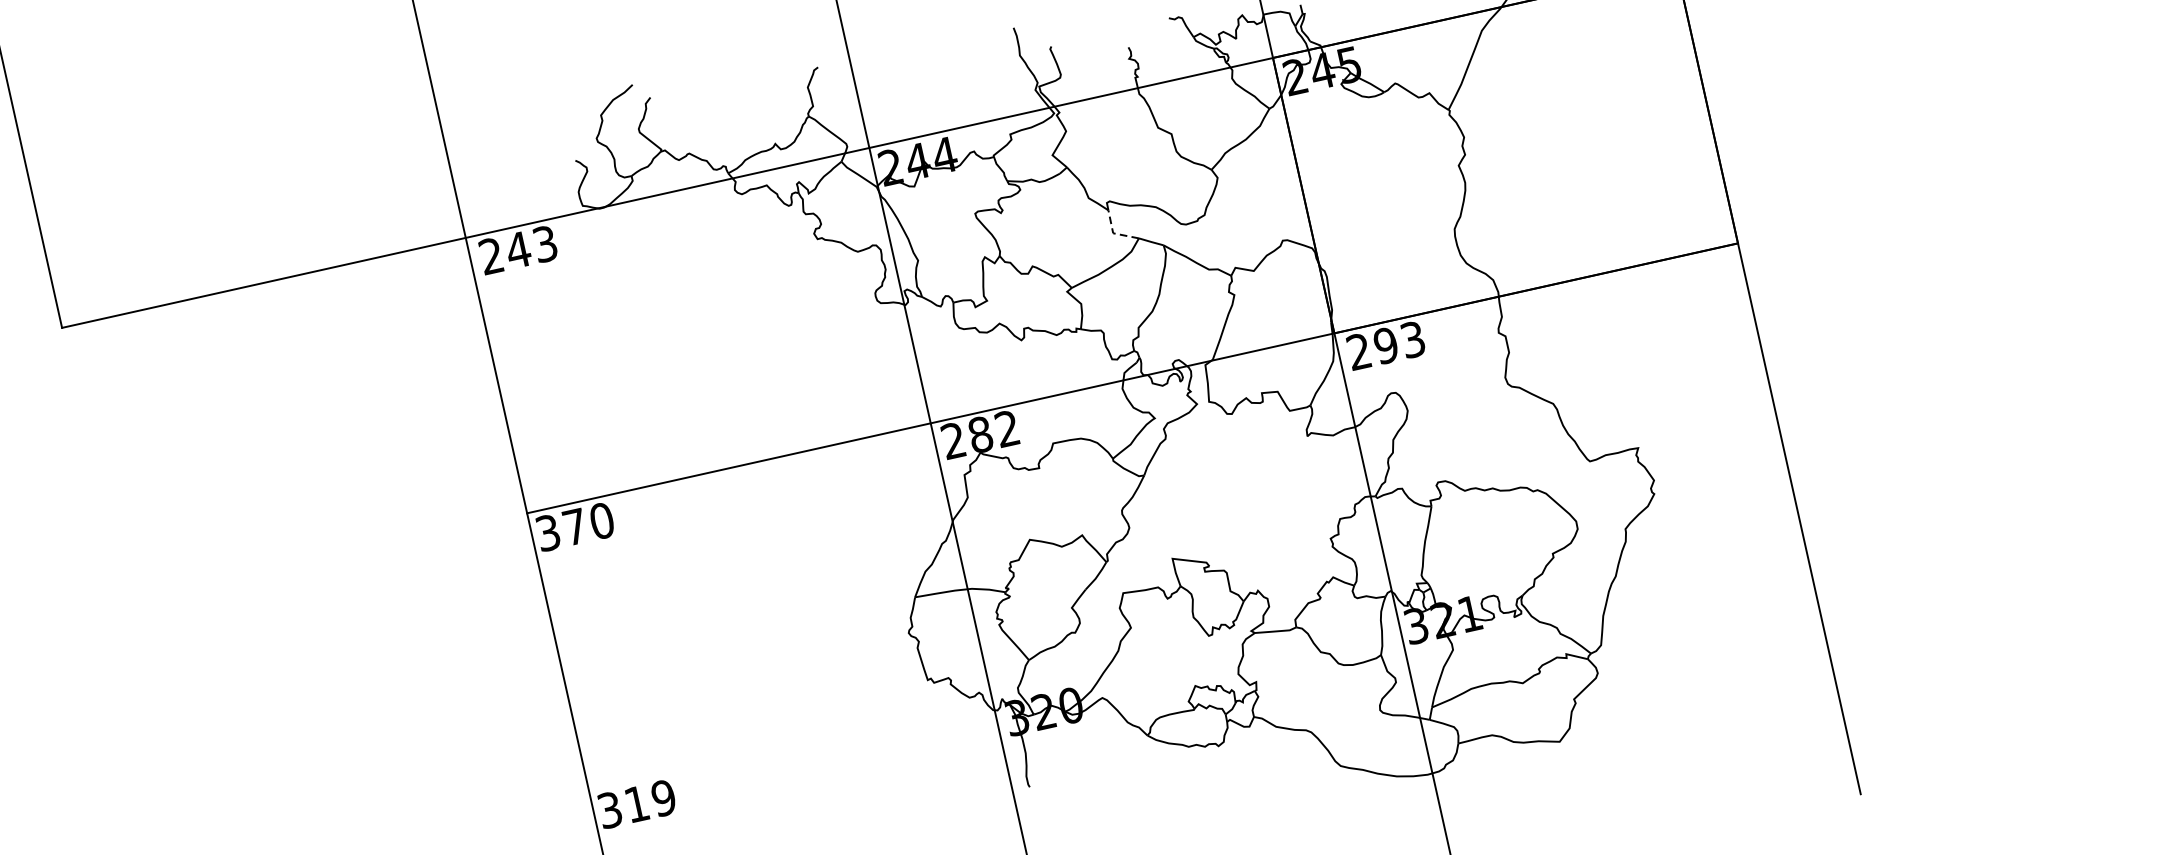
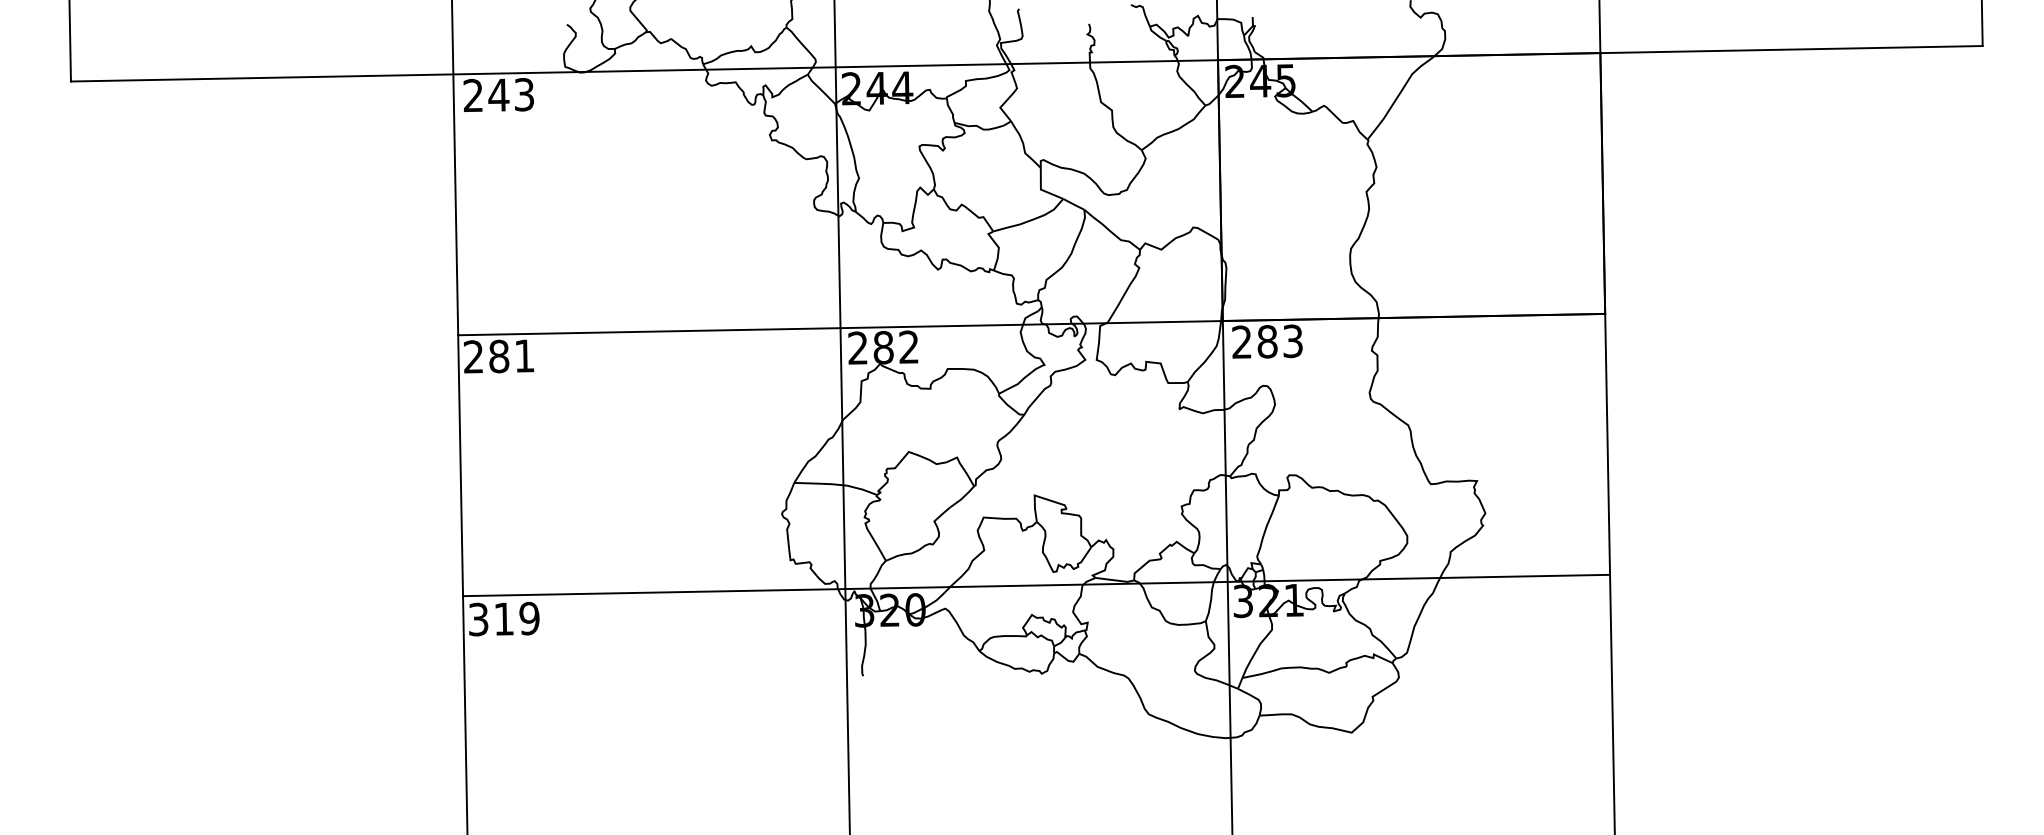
line: (1113, 233) -> (1041, 189), dashed -> solid
text: (1386, 345) -> (1267, 341), 293 -> 283
text: (574, 527) -> (498, 356), 370 -> 281
line: (1193, 653) -> (1036, 585), added

